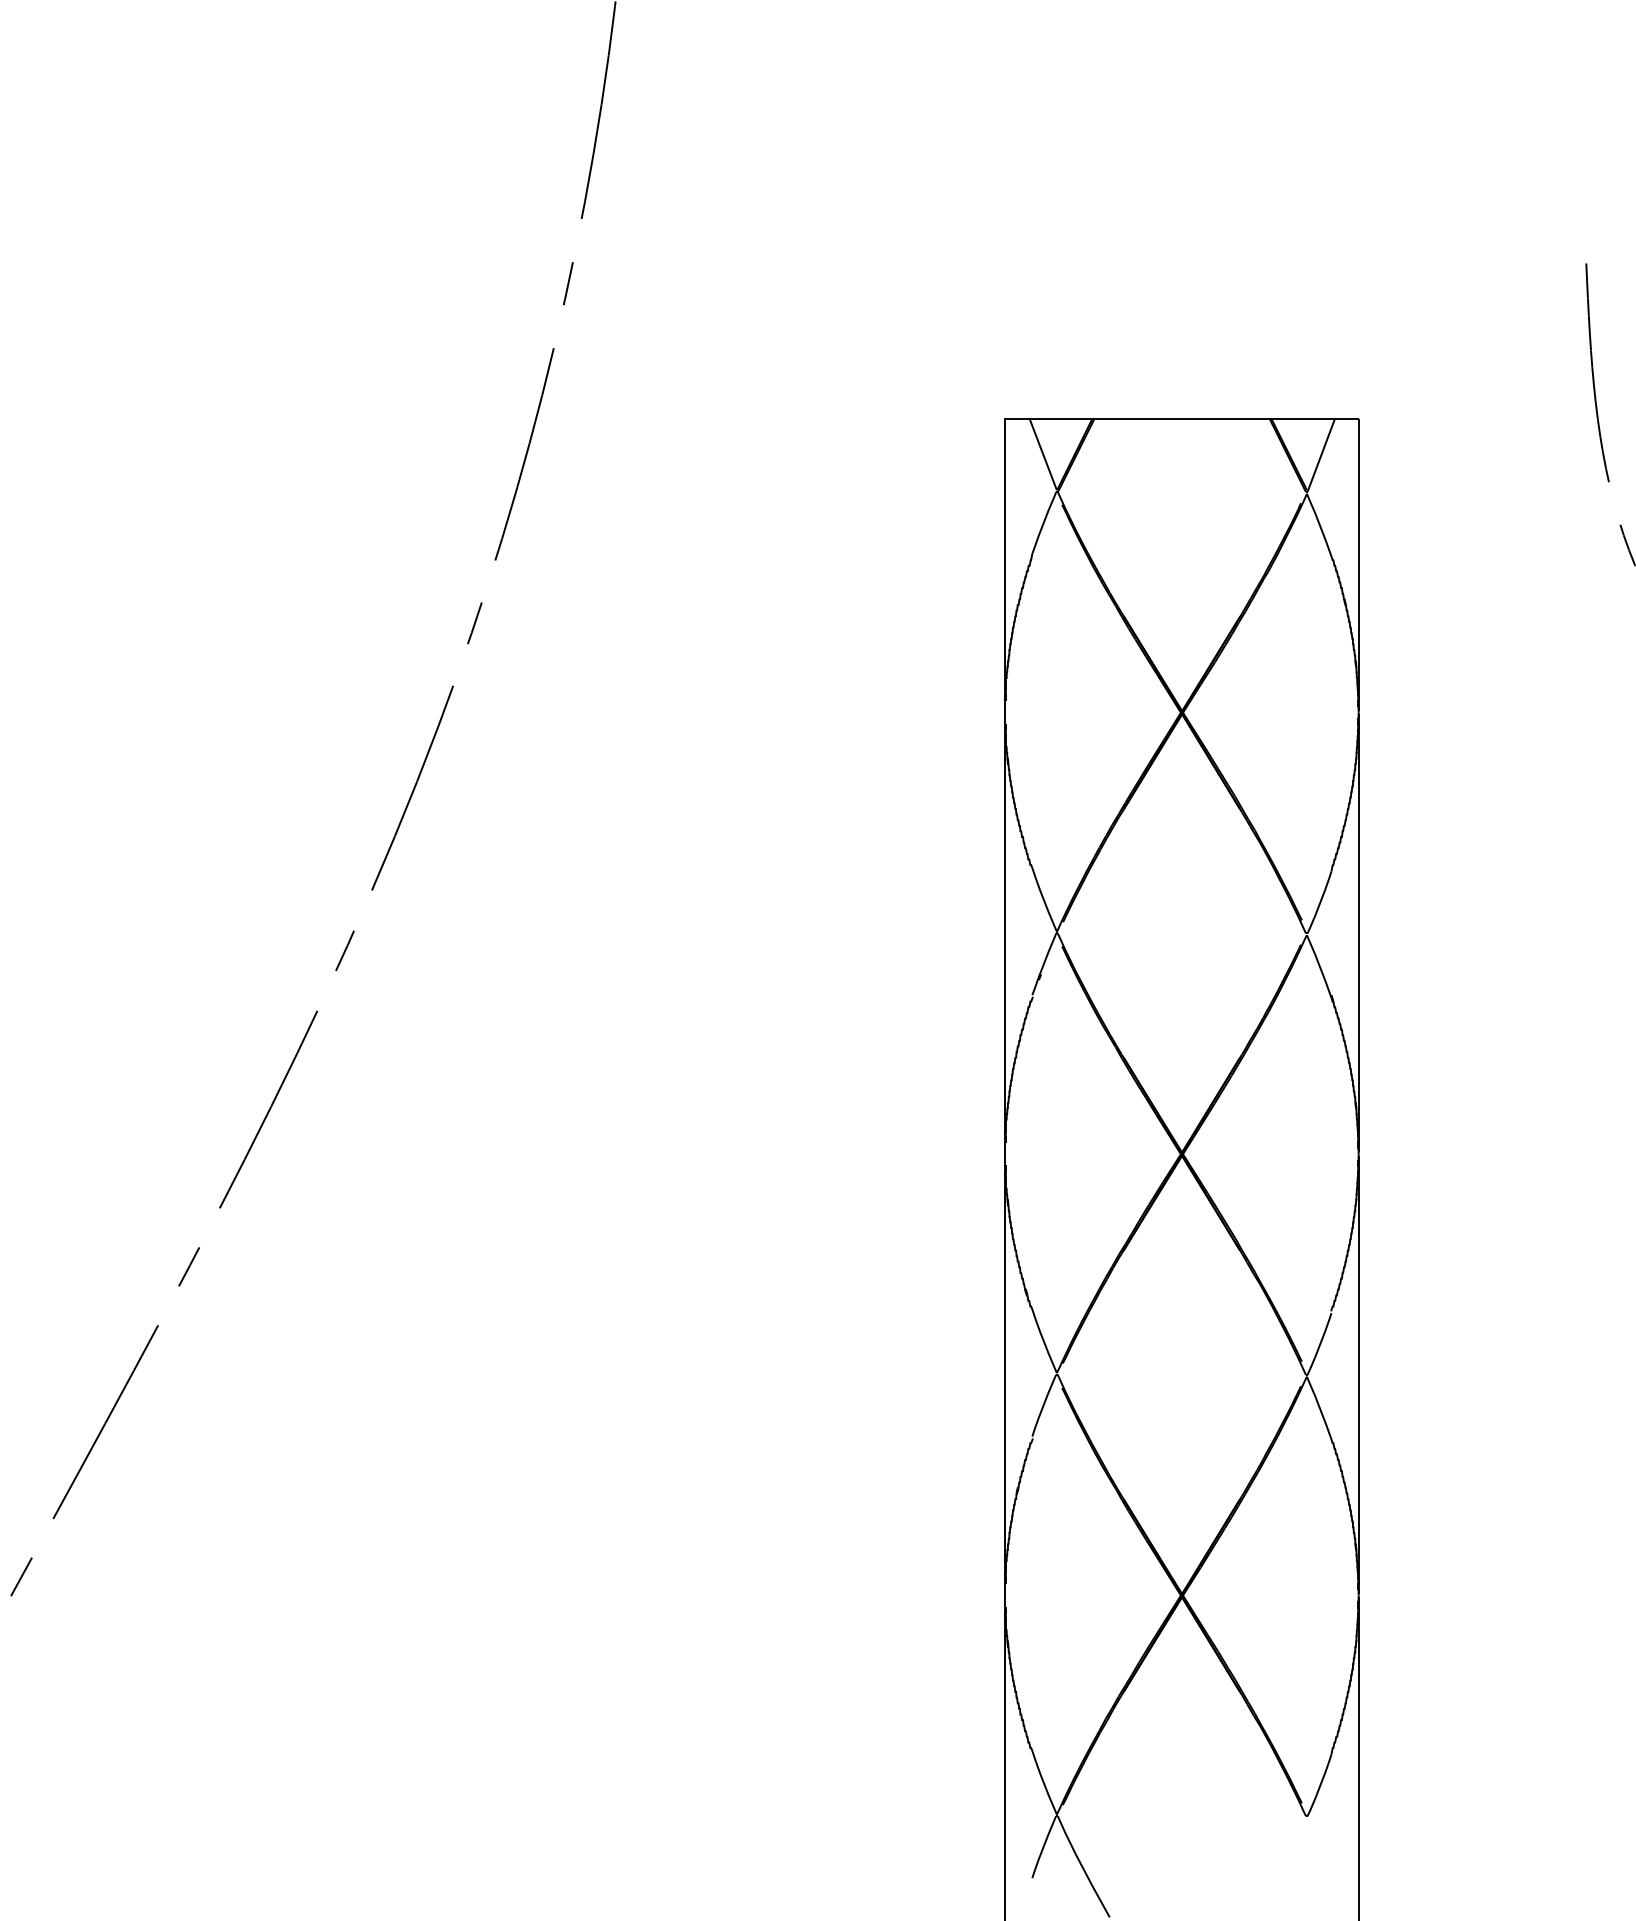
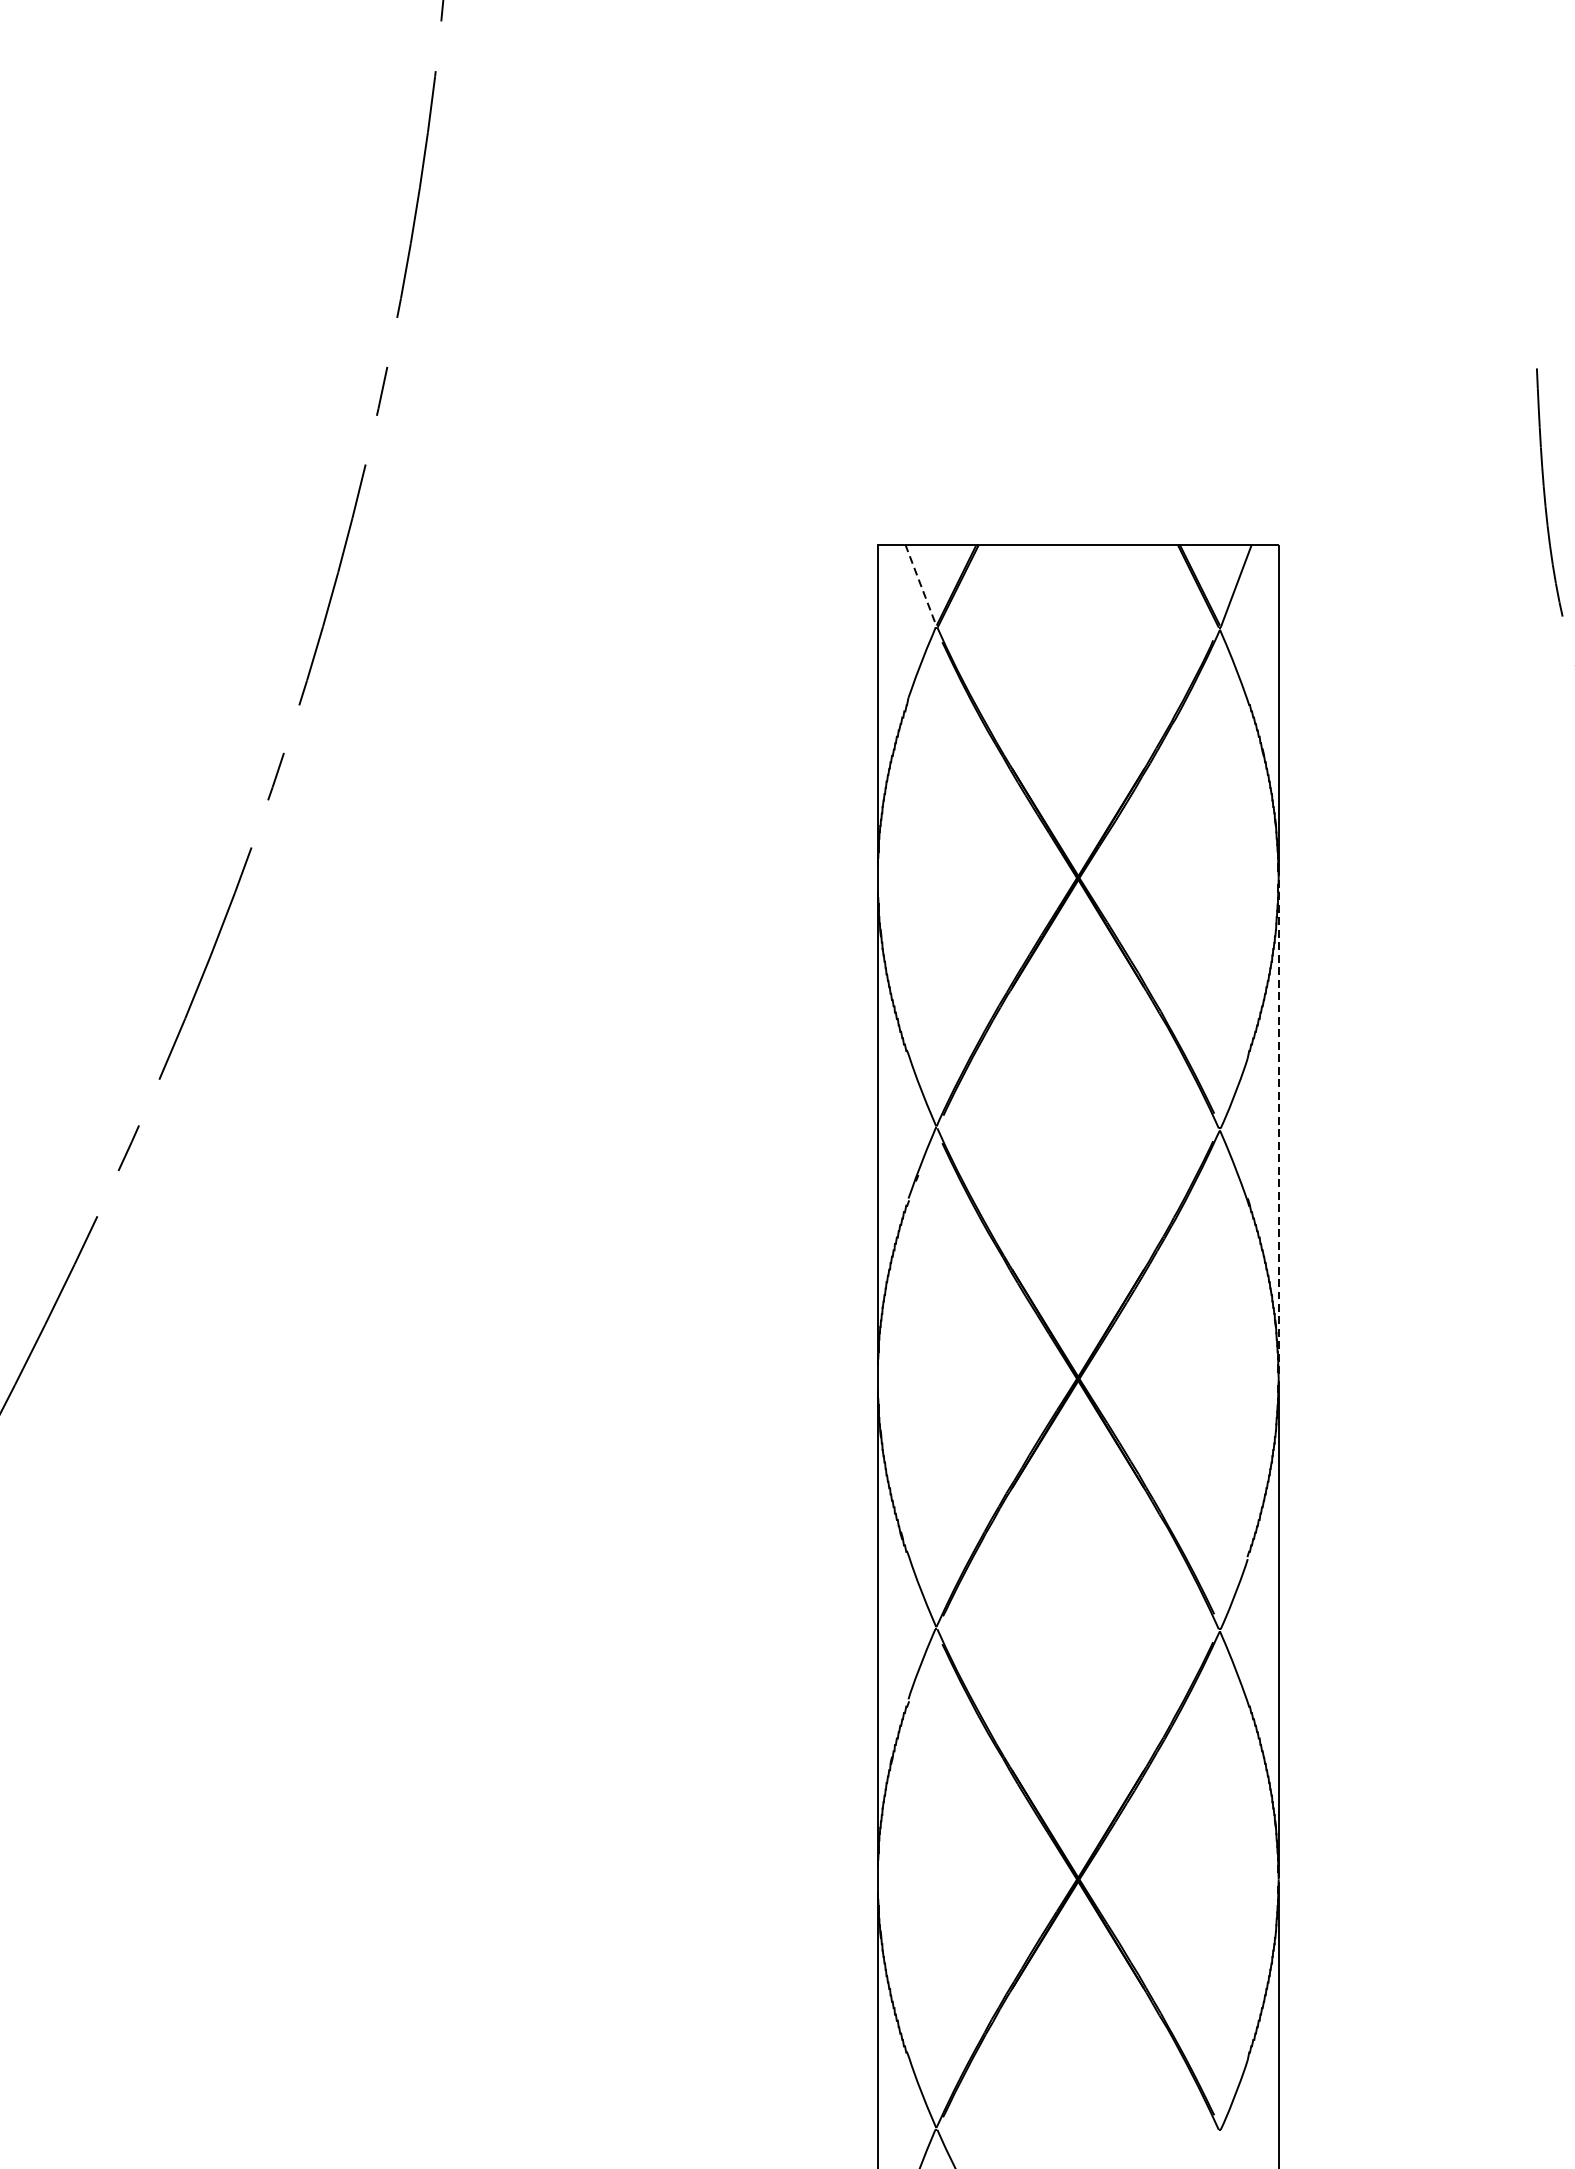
line: (1043, 454) -> (921, 585), solid -> dashed
line: (1358, 933) -> (1278, 1128), solid -> dashed

